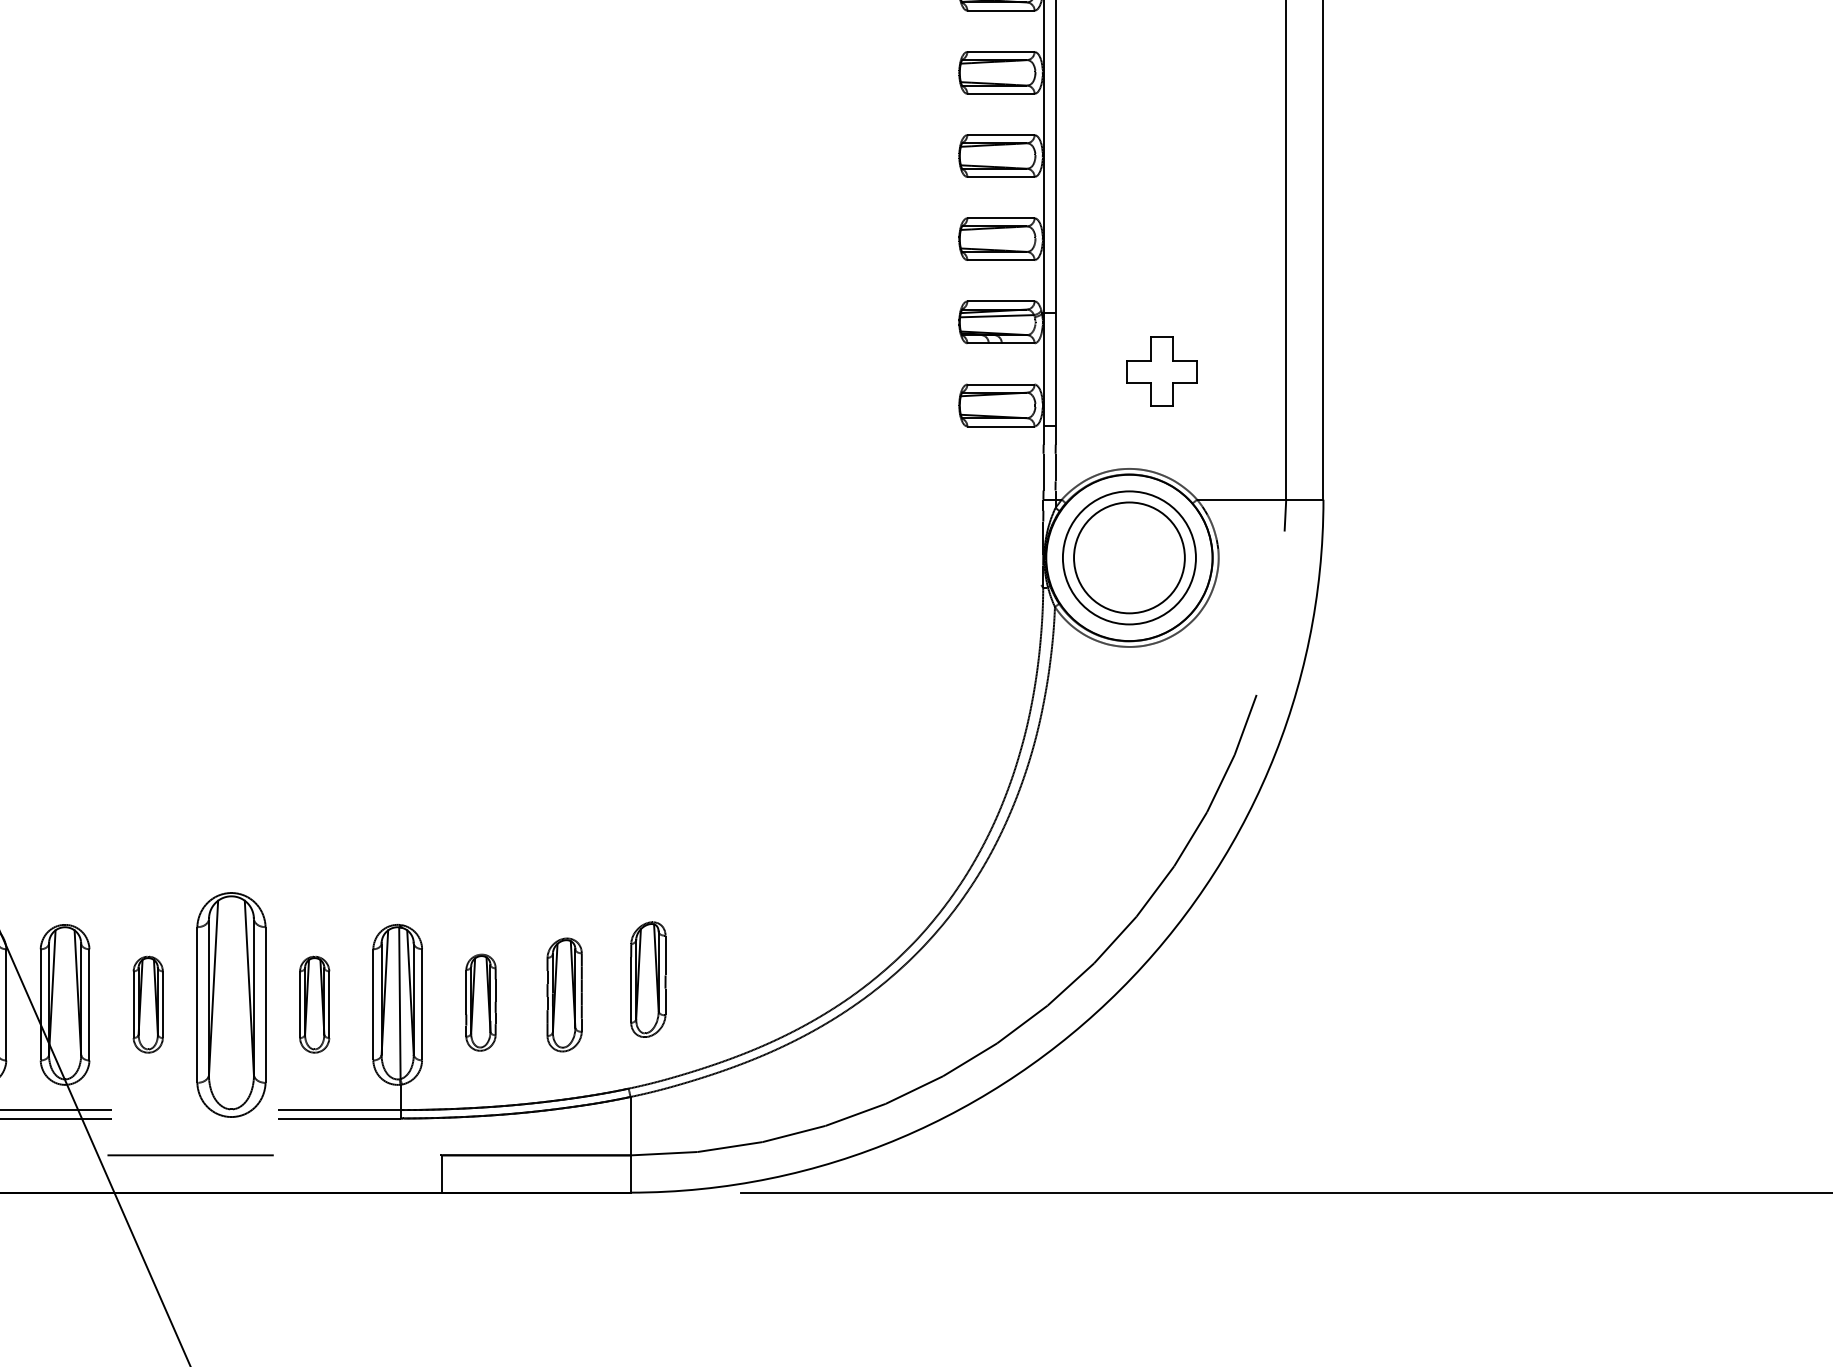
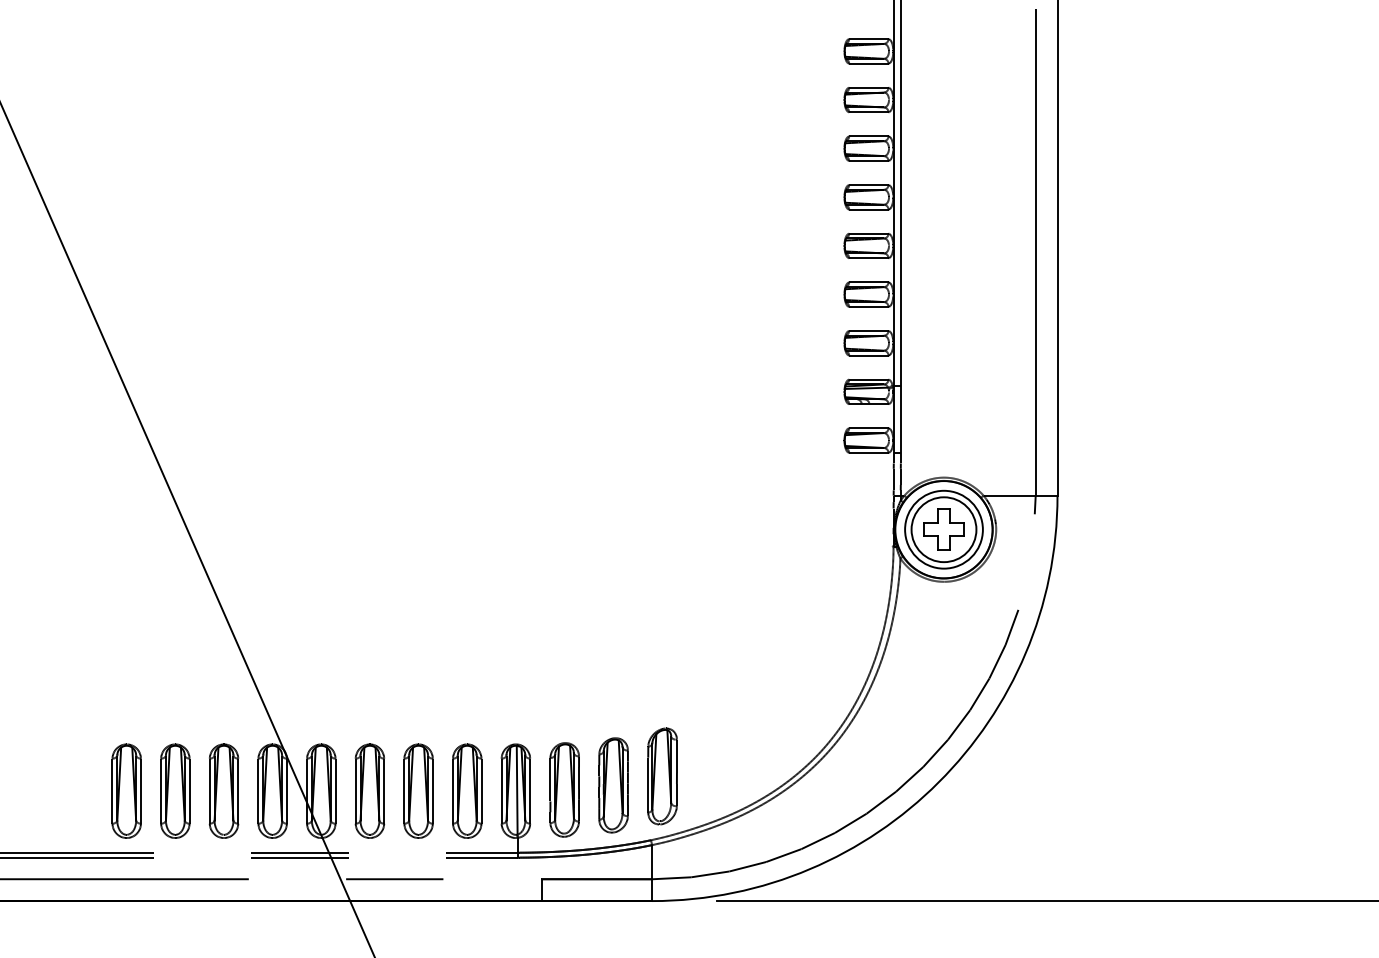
part: (1161, 371) -> (943, 529), moved
part: (648, 979) -> (662, 776), size x1.43
part: (564, 995) -> (613, 785), size x1.43
part: (480, 1001) -> (564, 789), size x1.67
part: (147, 1003) -> (369, 790), size x1.67
part: (231, 1003) -> (418, 790), size x0.71
part: (314, 1003) -> (467, 790), size x1.67

